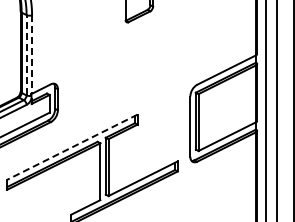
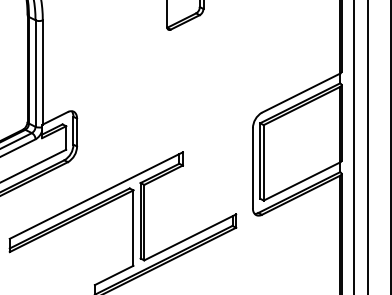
line: (26, 54) -> (35, 72), dashed -> solid
line: (32, 54) -> (43, 72), dashed -> solid
line: (72, 147) -> (96, 195), dashed -> solid

